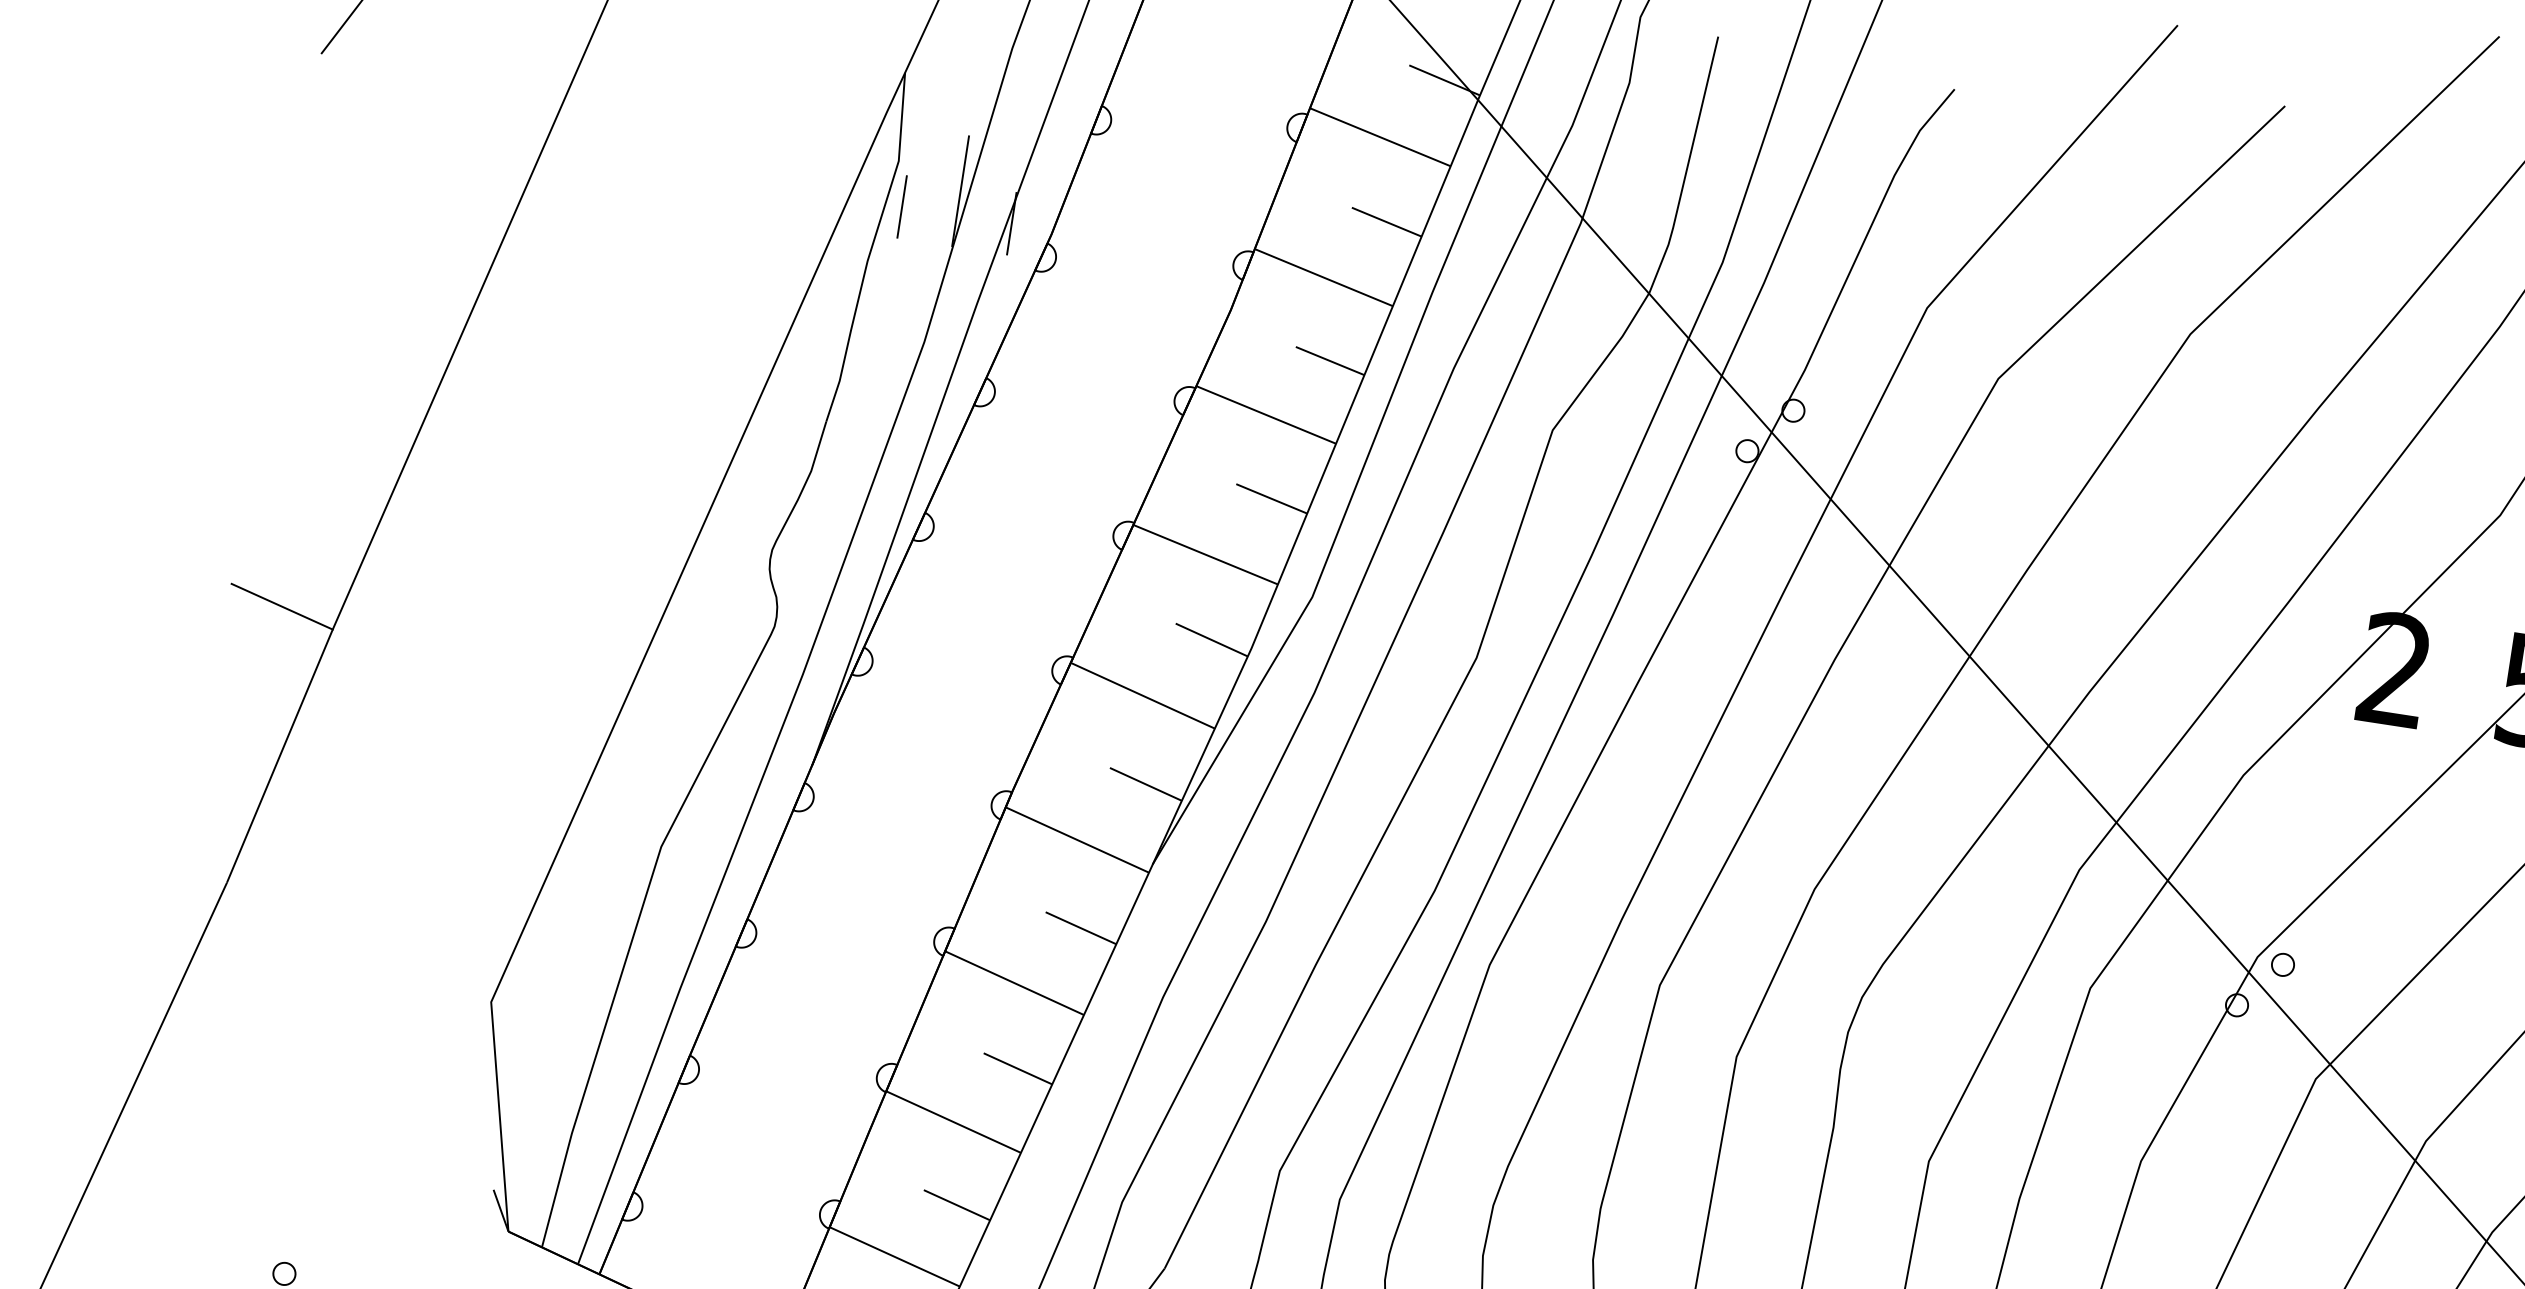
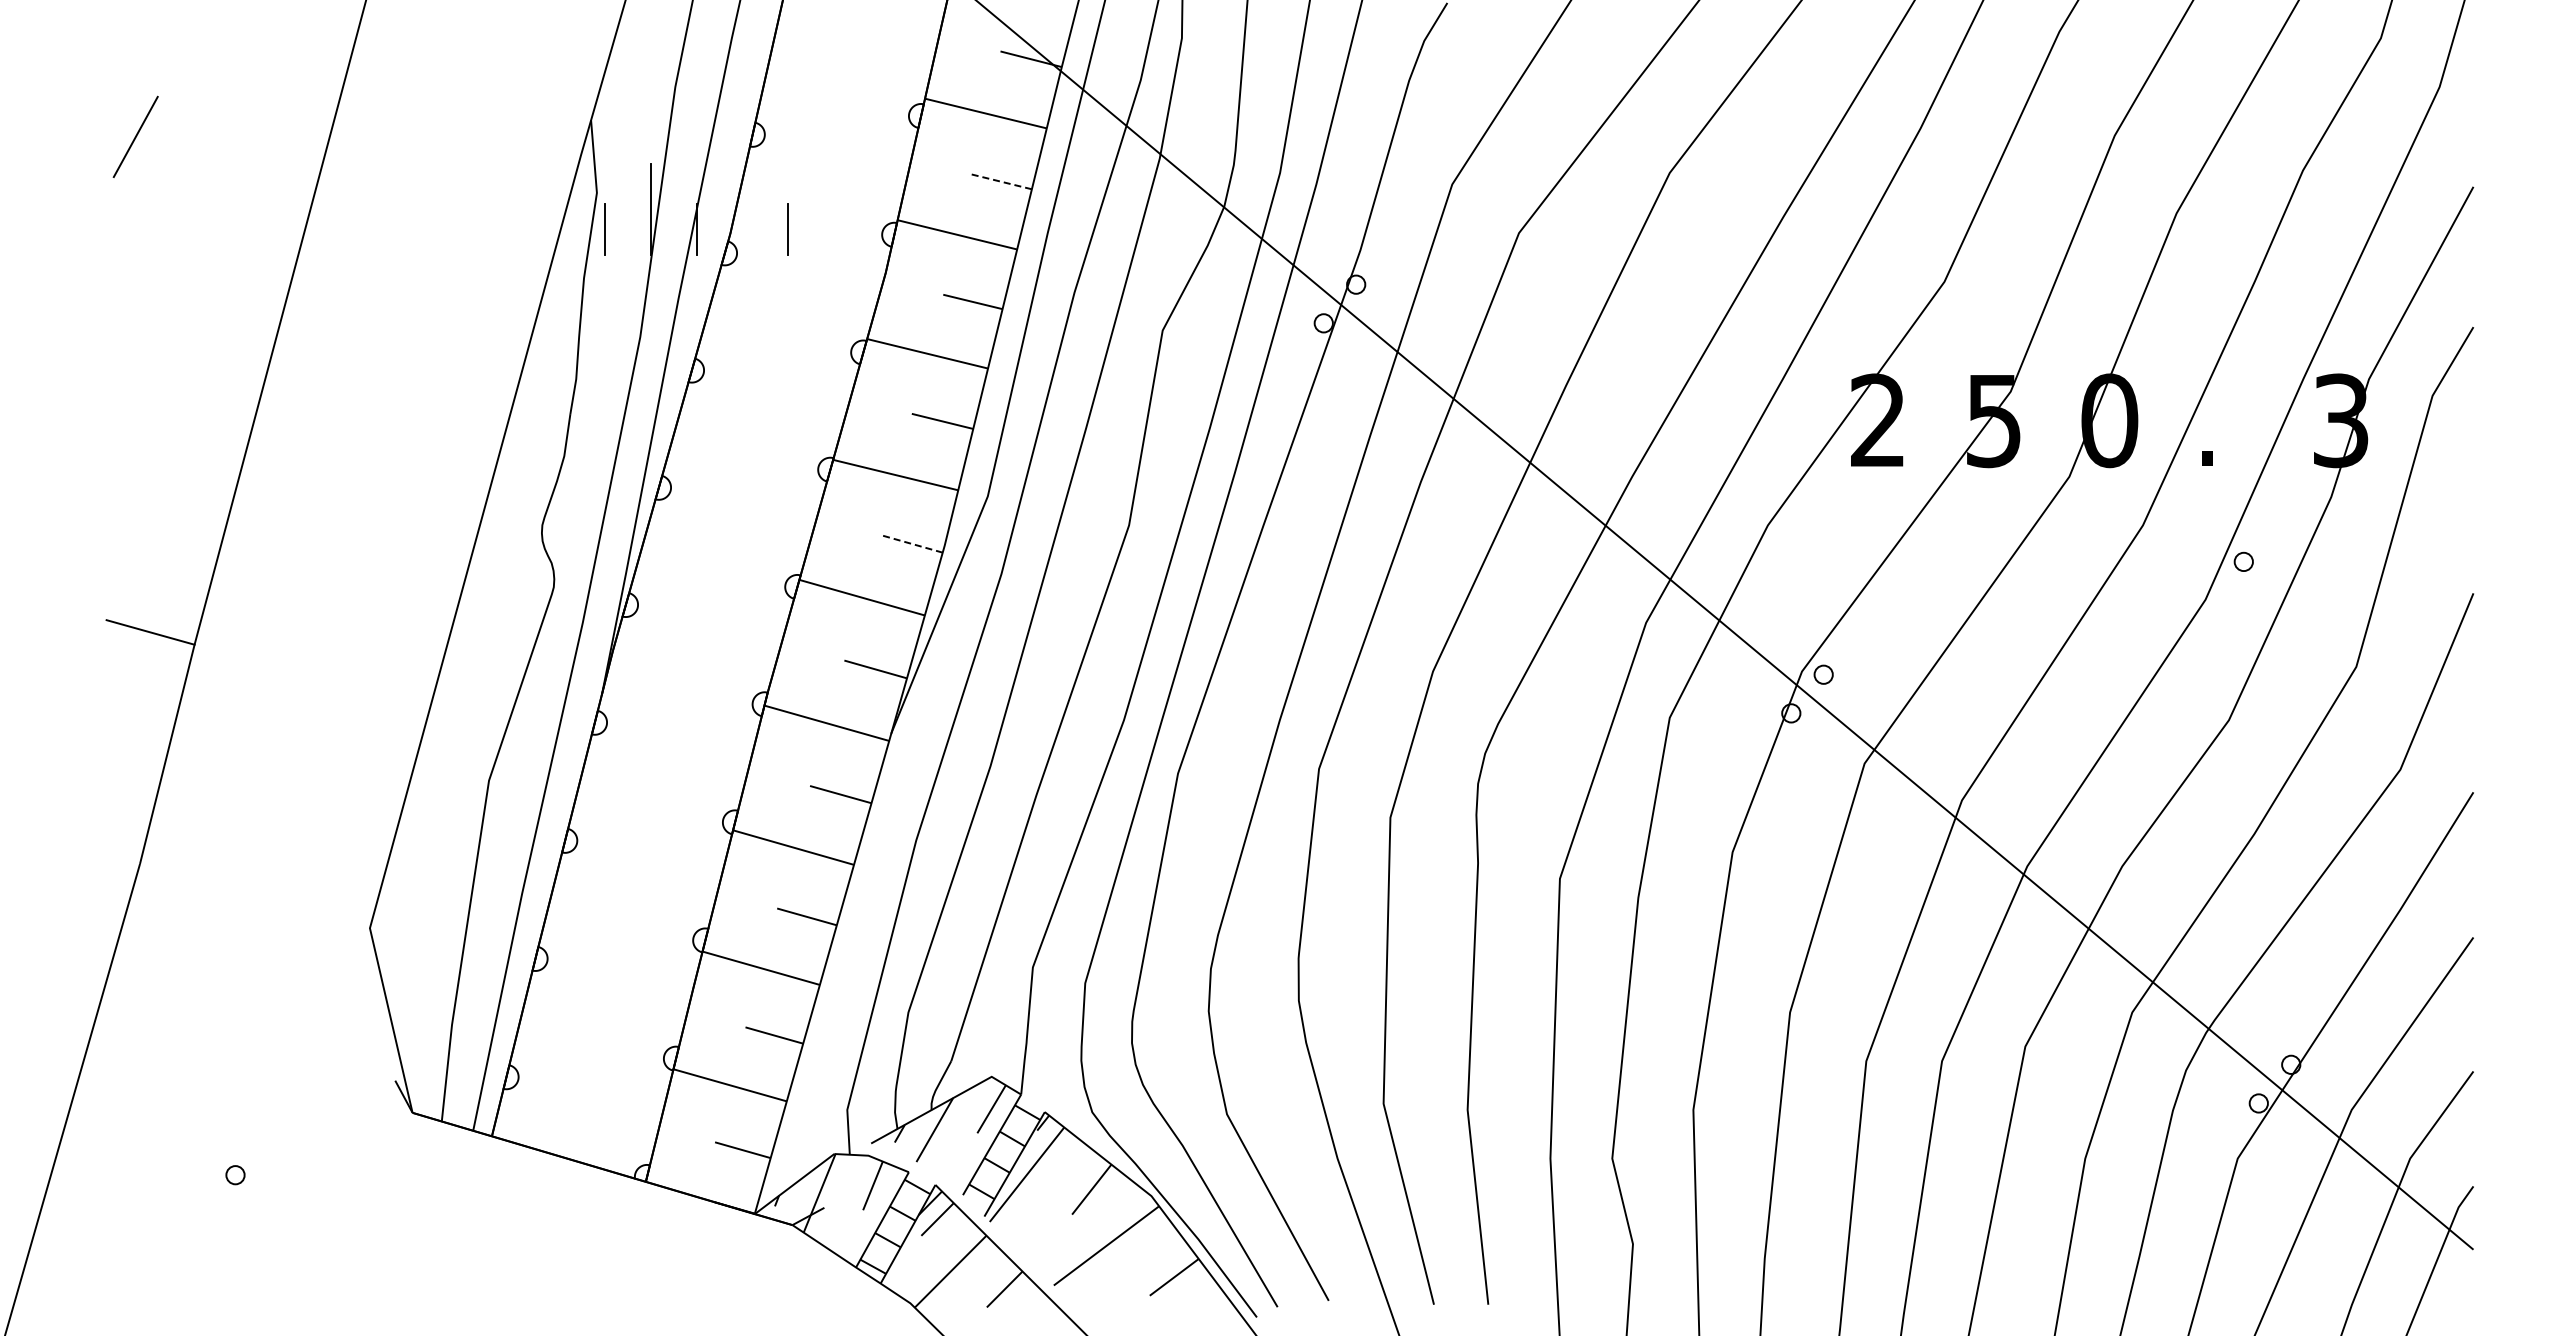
line: (1386, 221) -> (1001, 181), solid -> dashed
line: (1120, 239) -> (787, 229), added
line: (1212, 639) -> (911, 543), solid -> dashed

